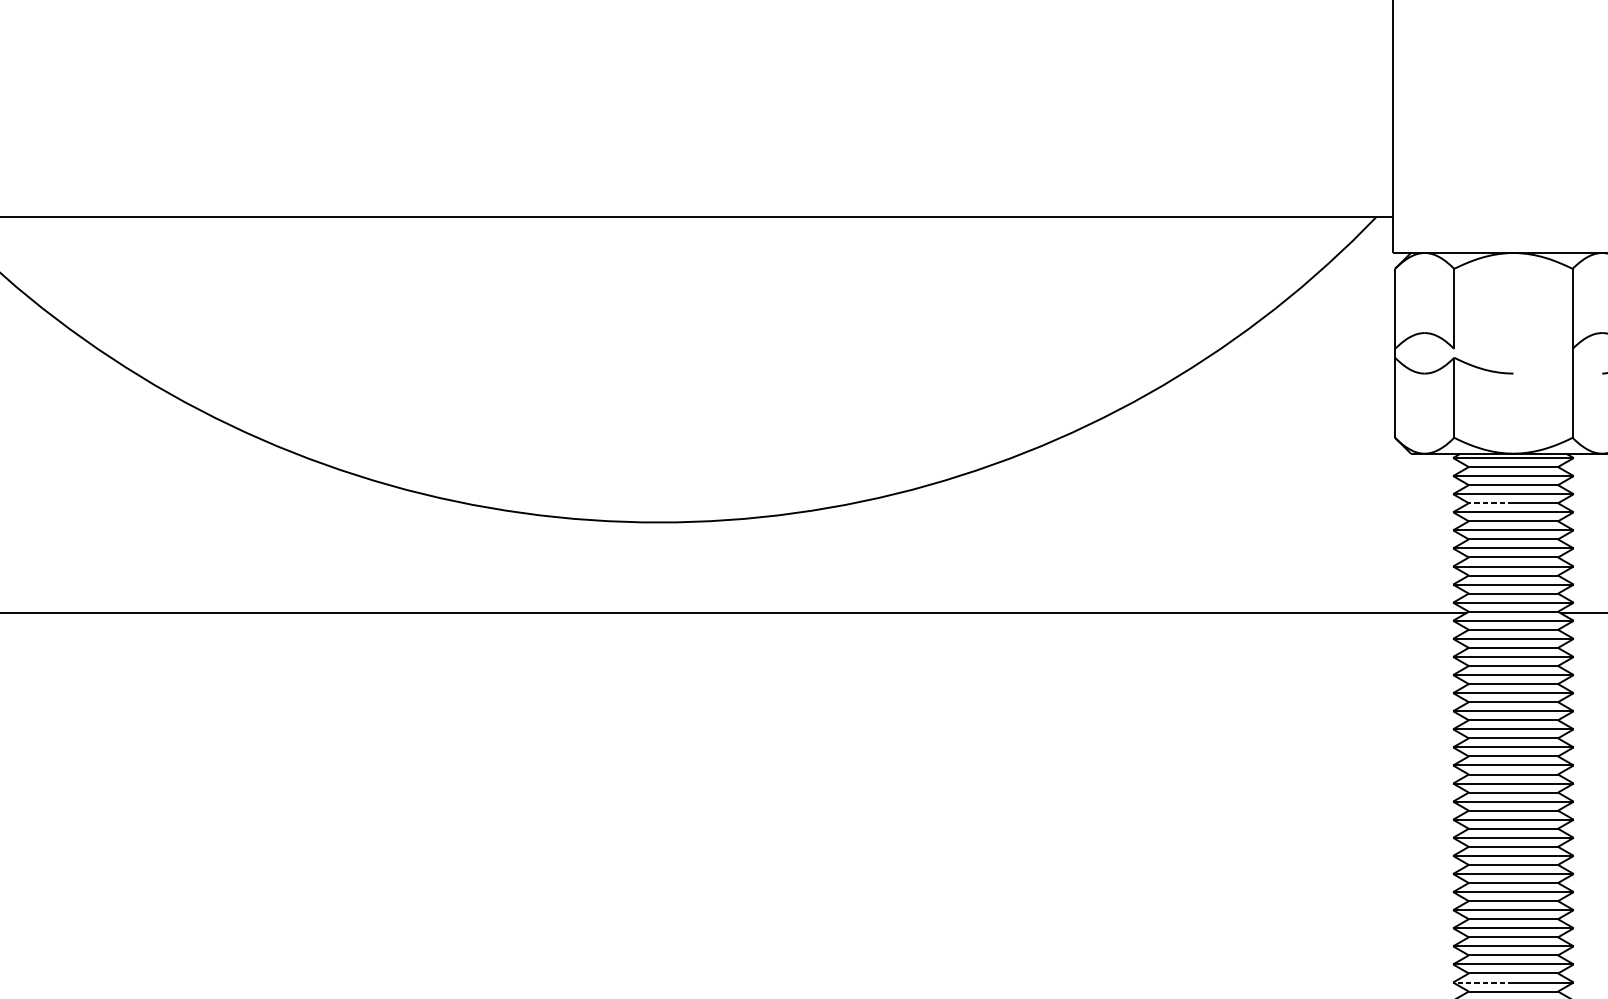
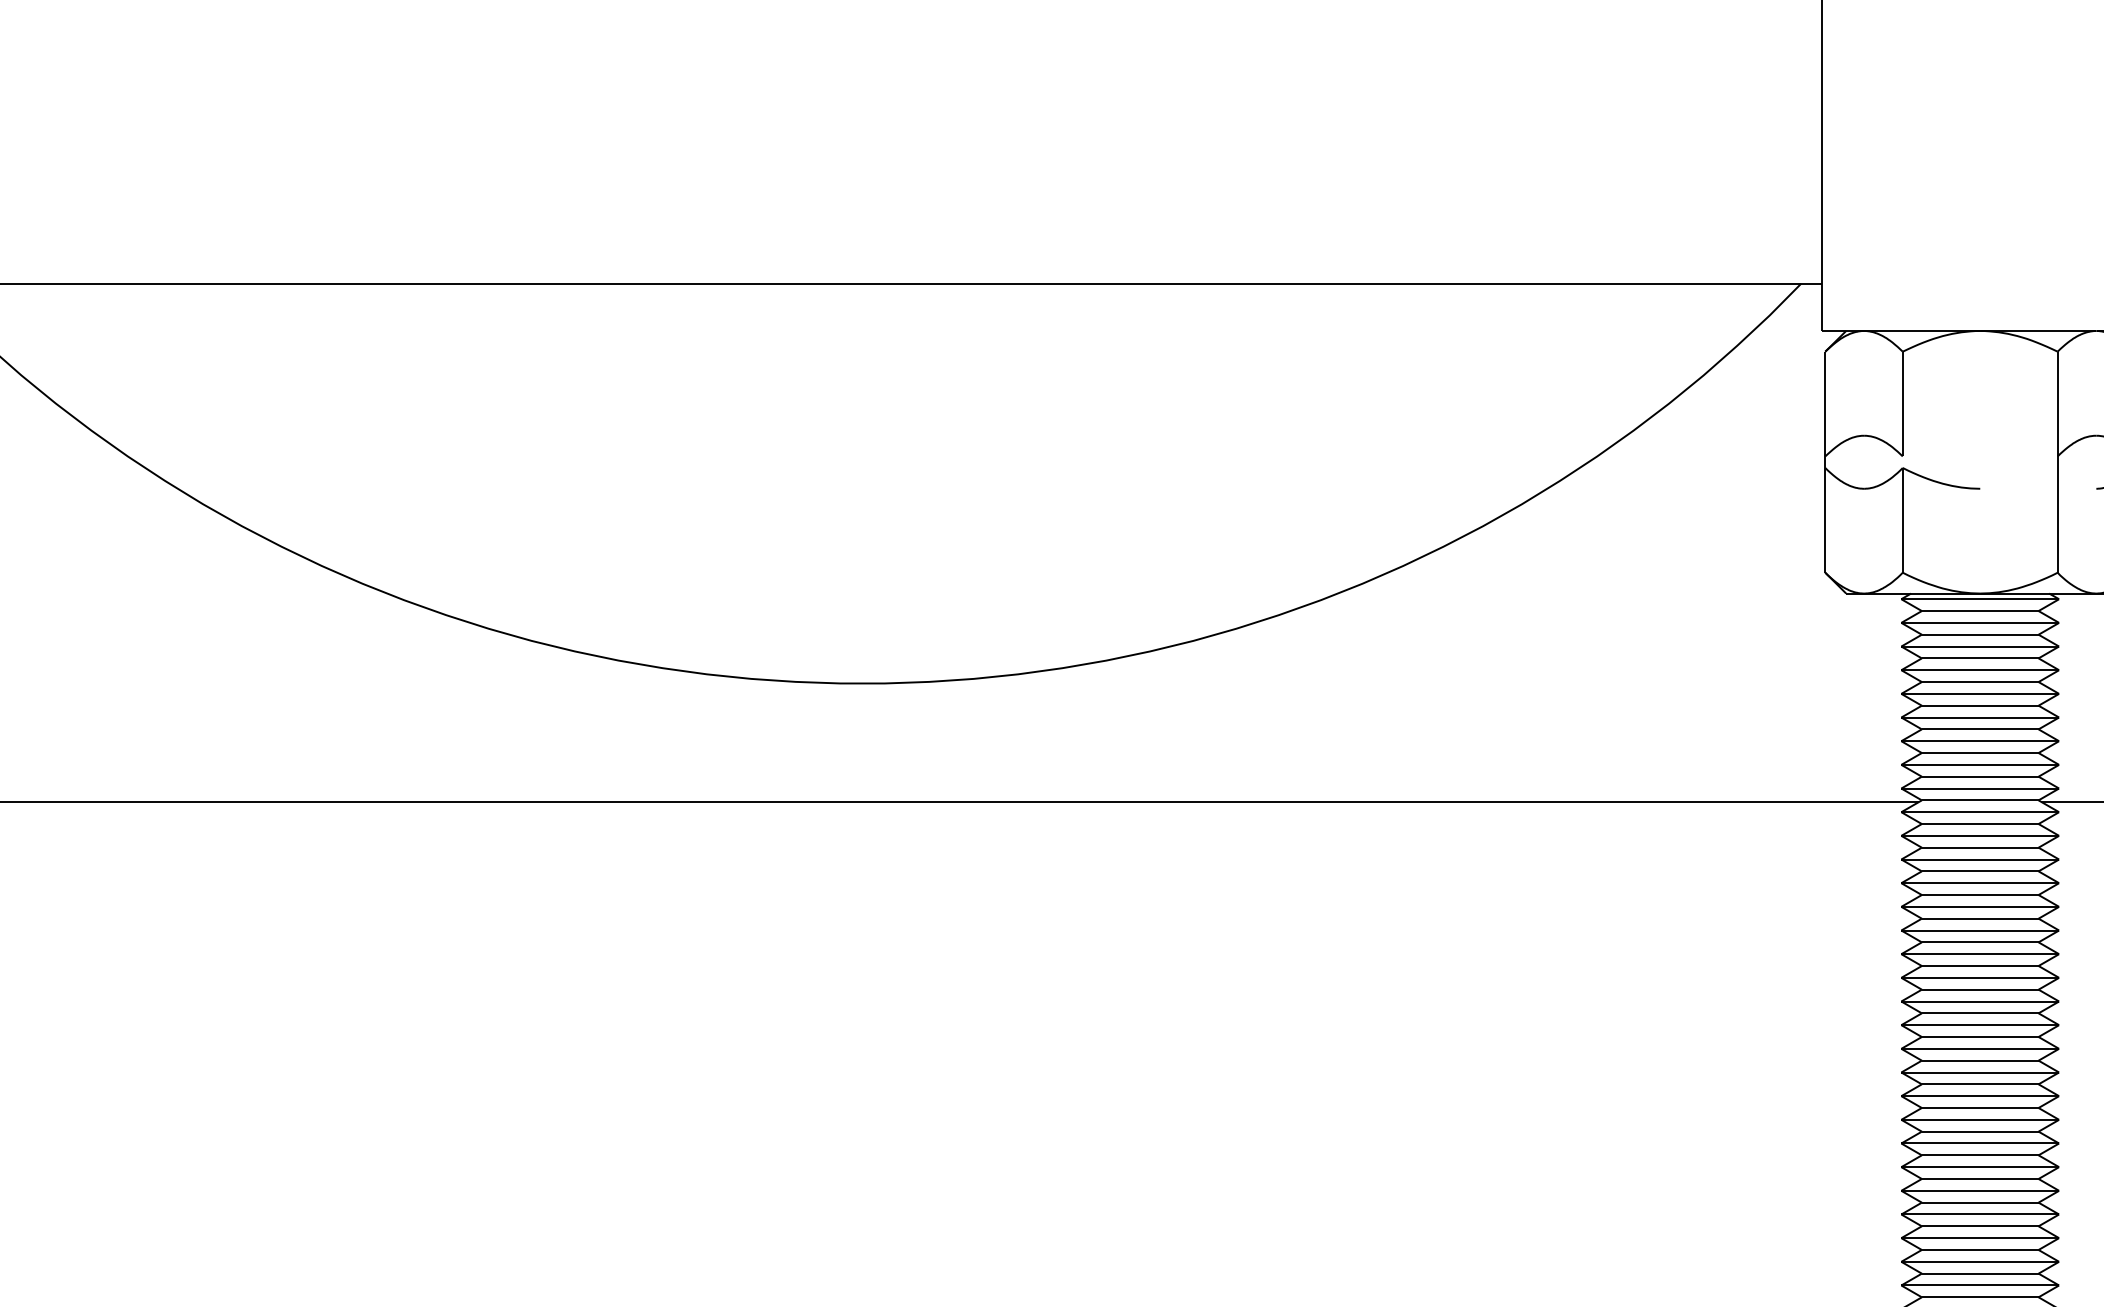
line: (1490, 503) -> (1950, 658), dashed -> solid
line: (1483, 982) -> (1940, 1285), dashed -> solid

